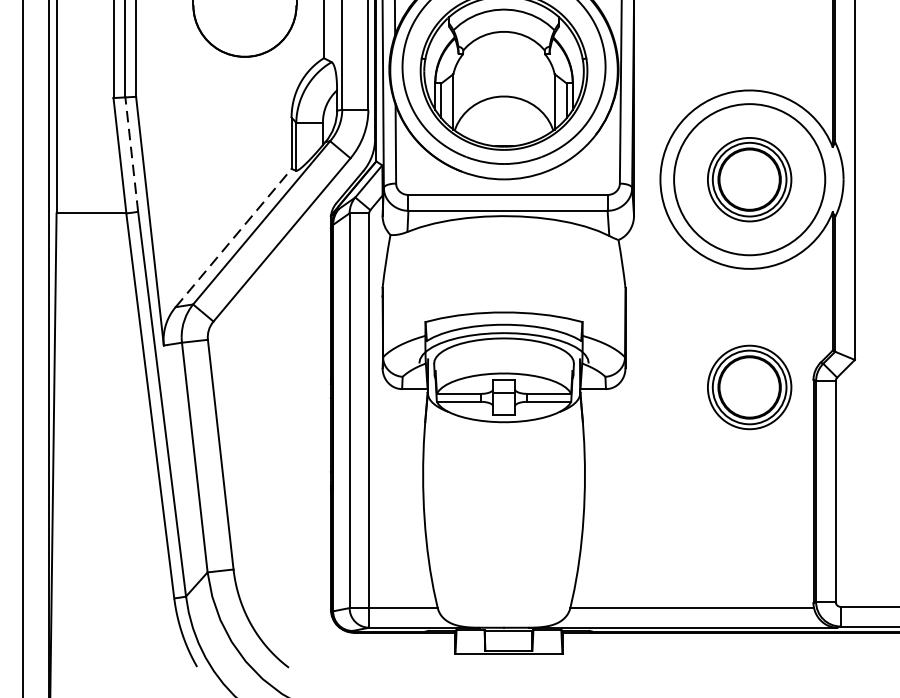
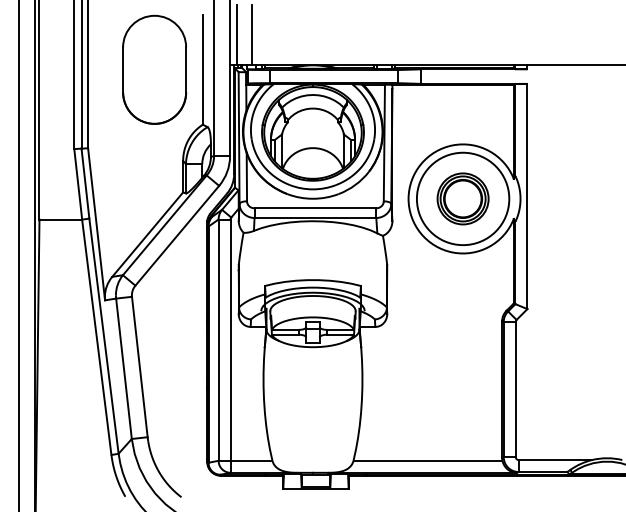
line: (131, 154) -> (85, 183), dashed -> solid
line: (234, 237) -> (148, 234), dashed -> solid
part: (748, 386) -> (462, 325), removed

